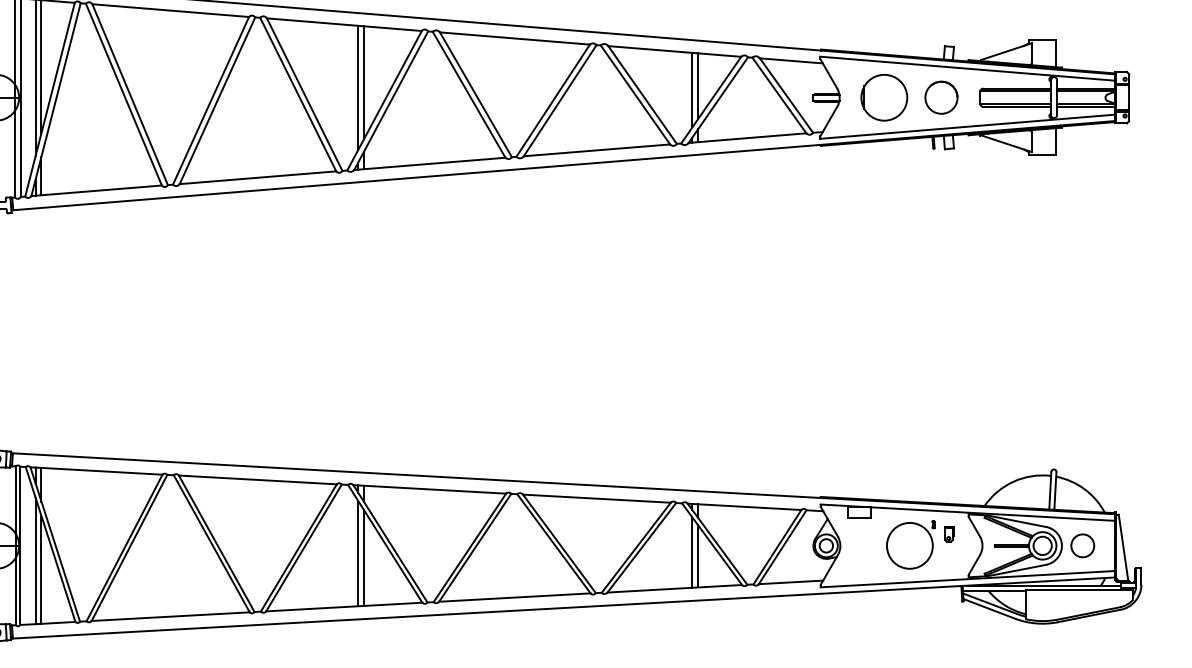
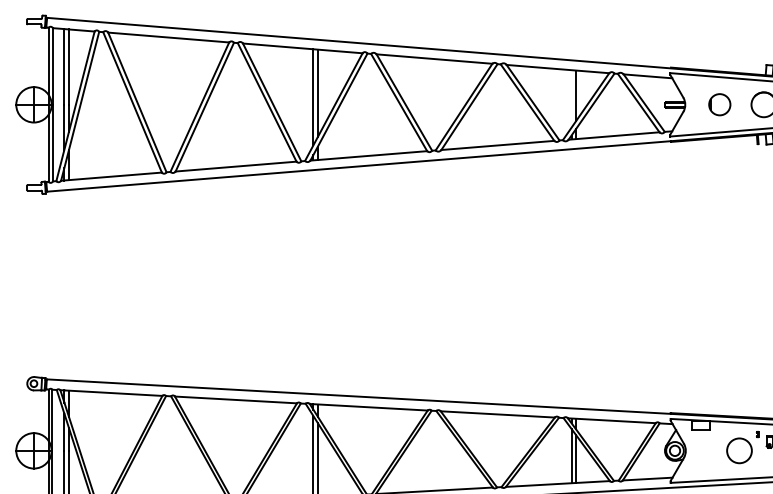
line: (692, 89) -> (571, 98), removed
part: (884, 97) -> (719, 104), size x0.6
circle: (909, 545) -> (739, 450), size x0.7

